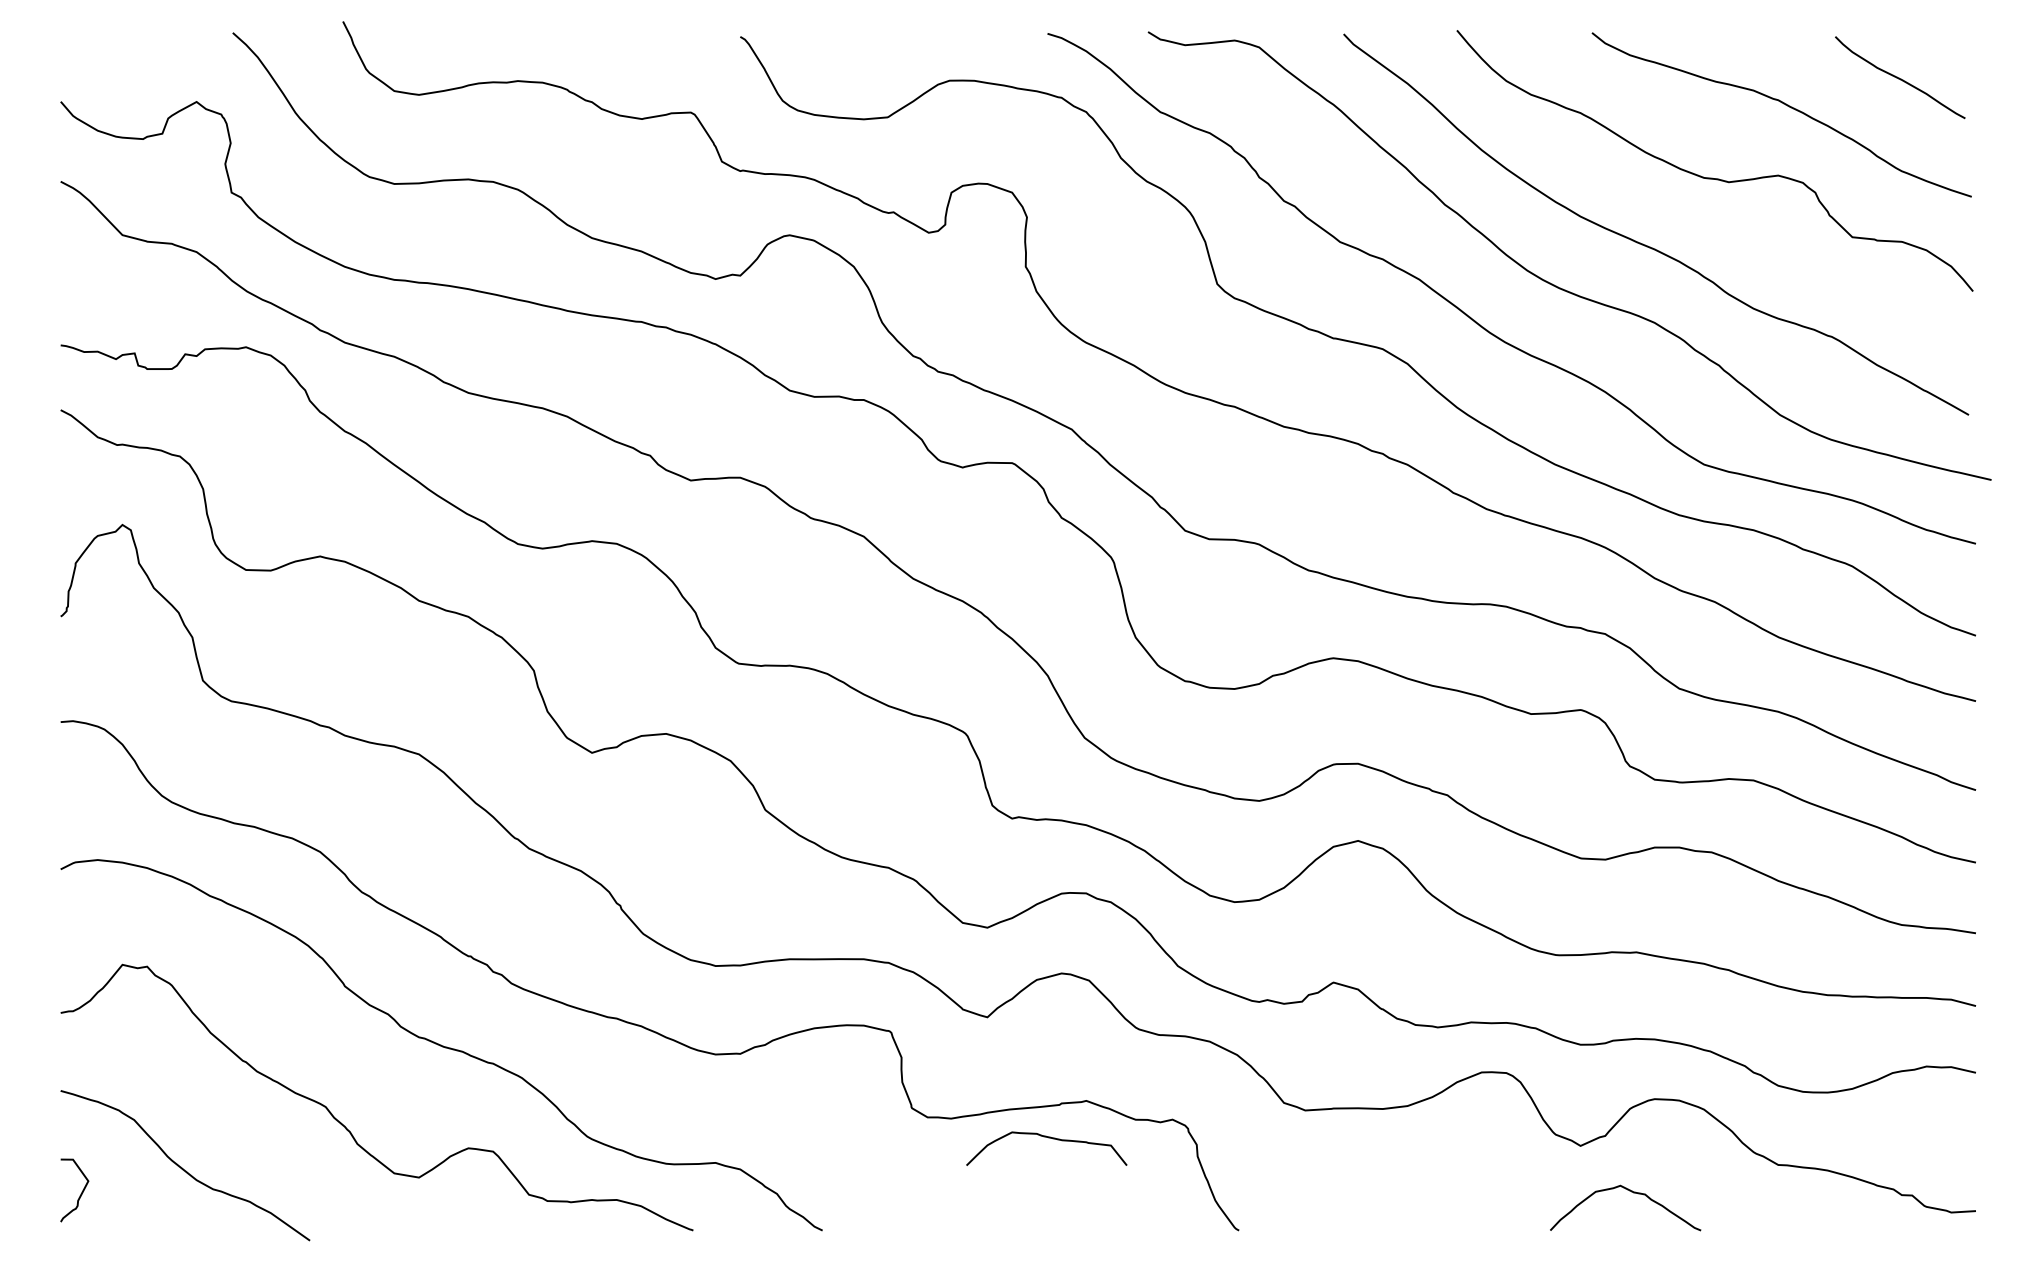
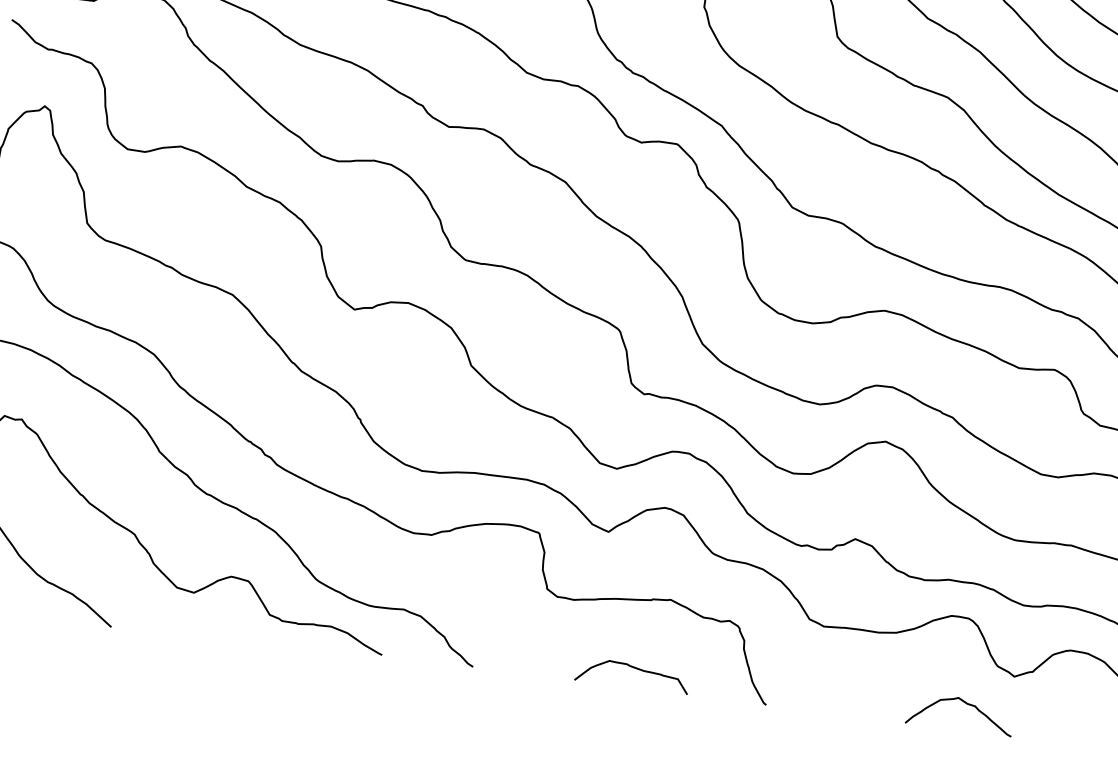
curve: (1048, 1138) -> (634, 668), moved
curve: (1633, 1193) -> (967, 704), moved

